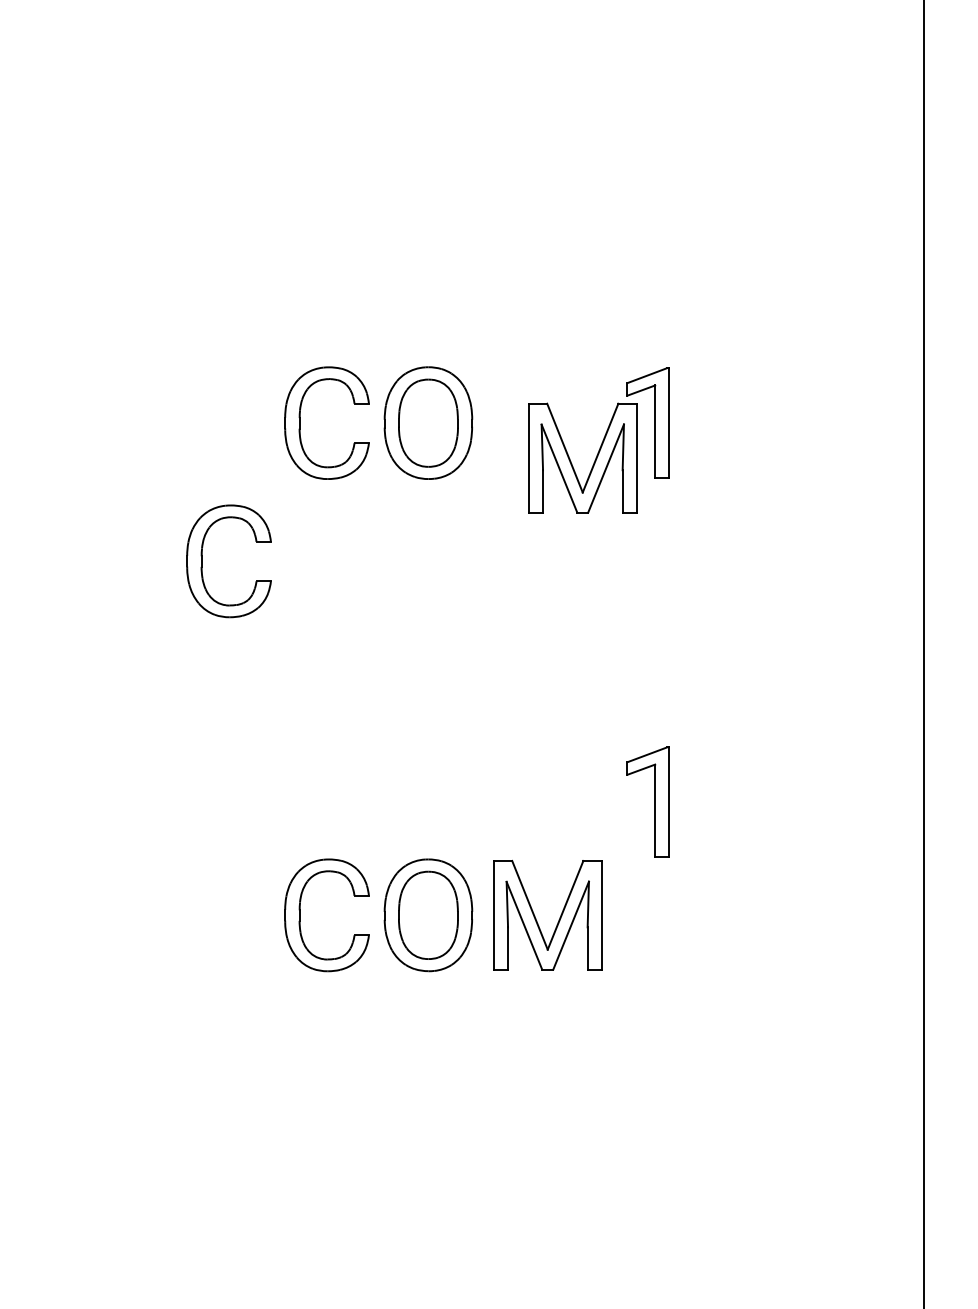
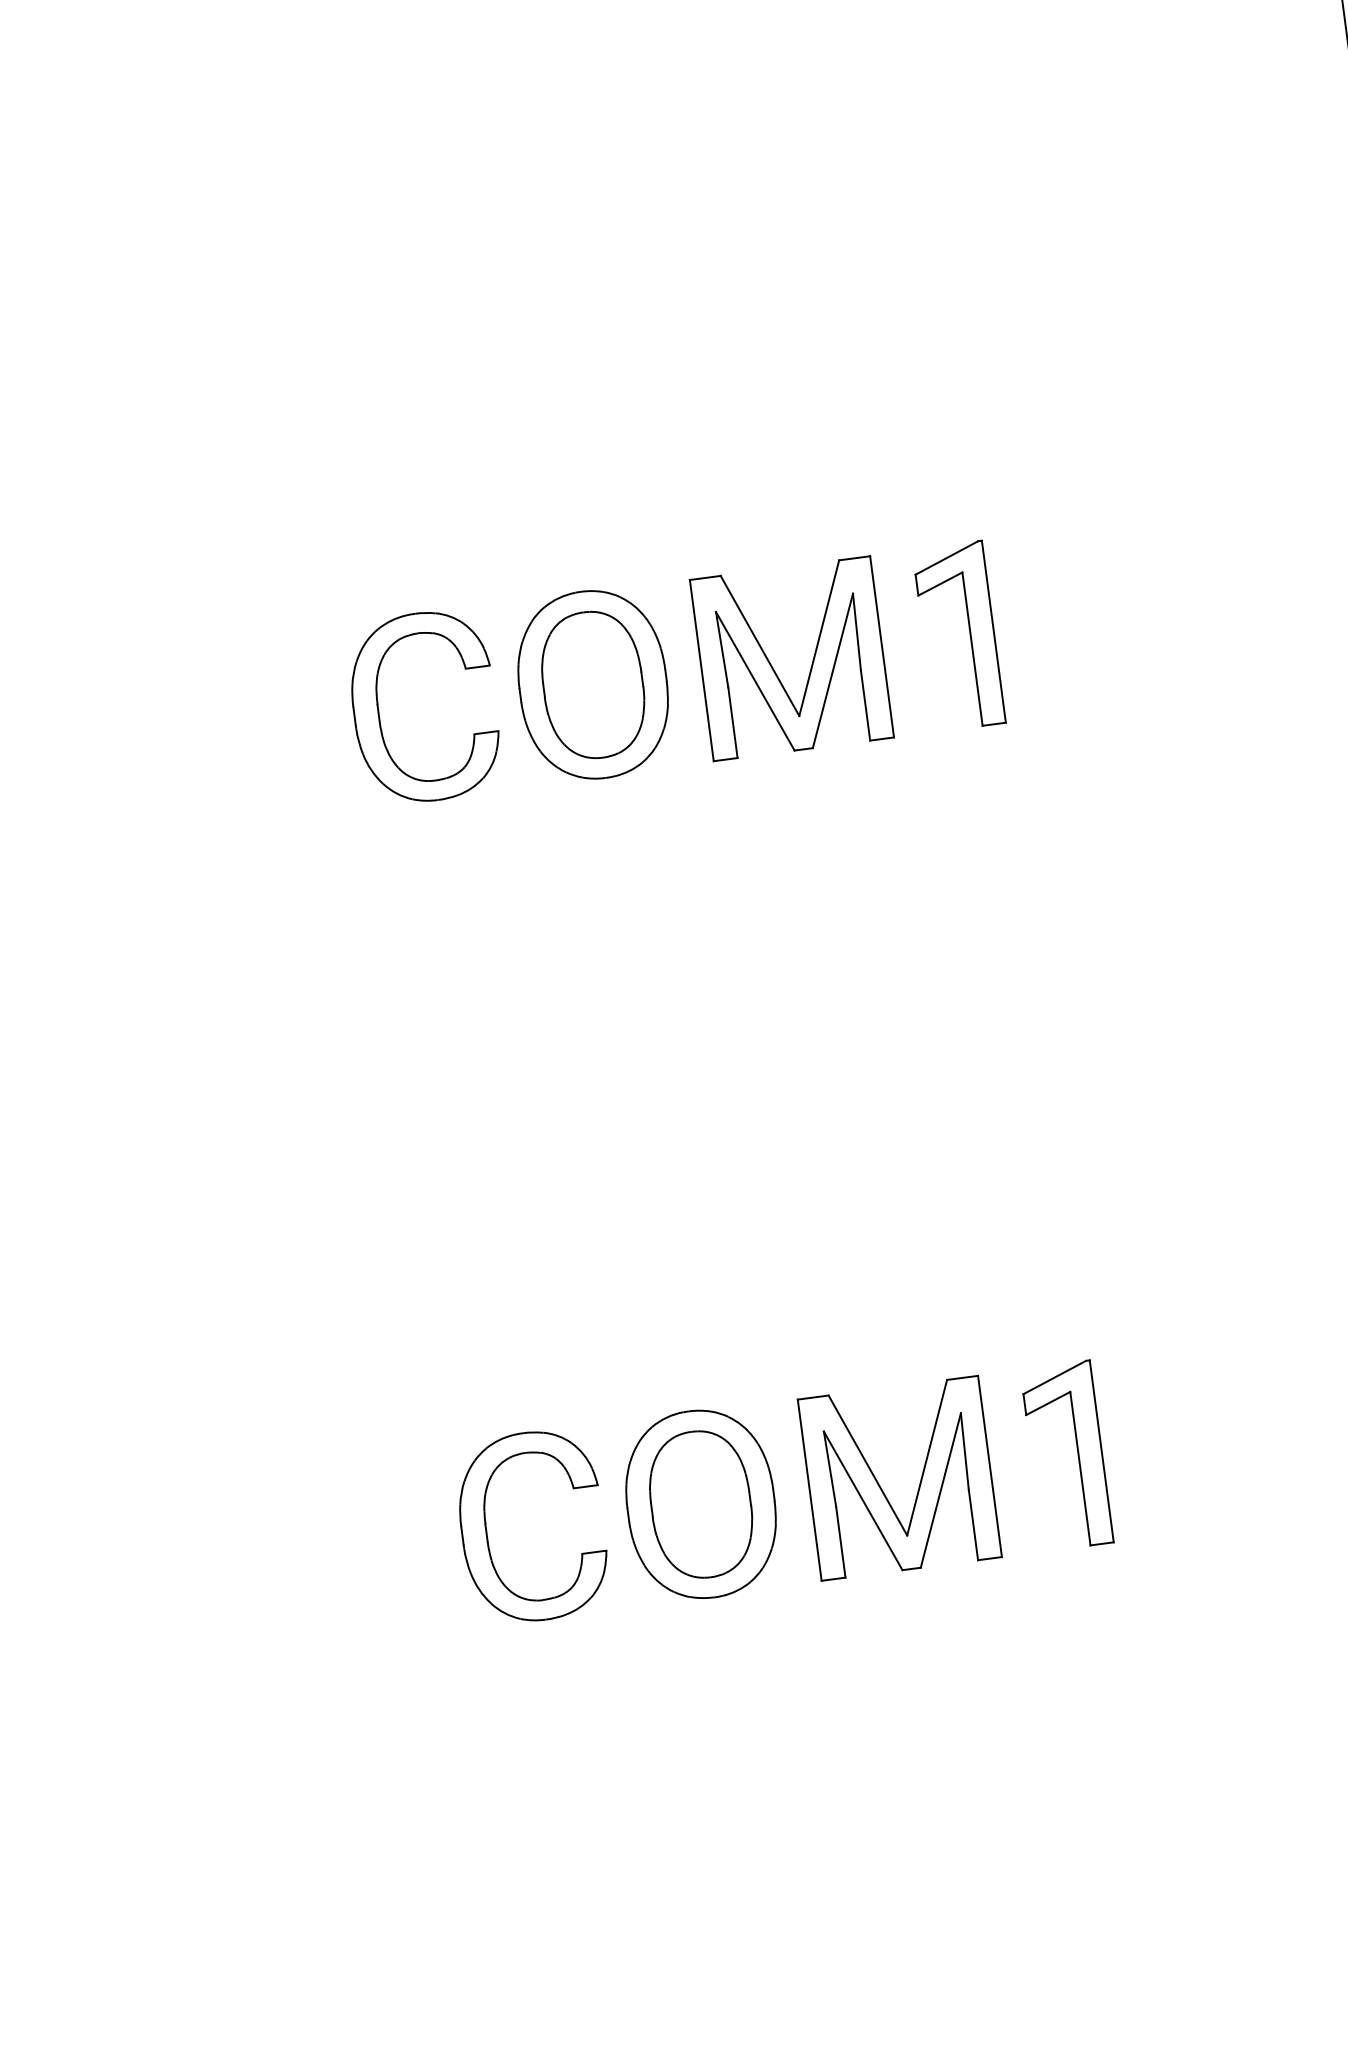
part: (572, 463) -> (775, 669), moved
part: (202, 561) -> (247, 964), removed
part: (654, 801) -> (1077, 1453), moved

